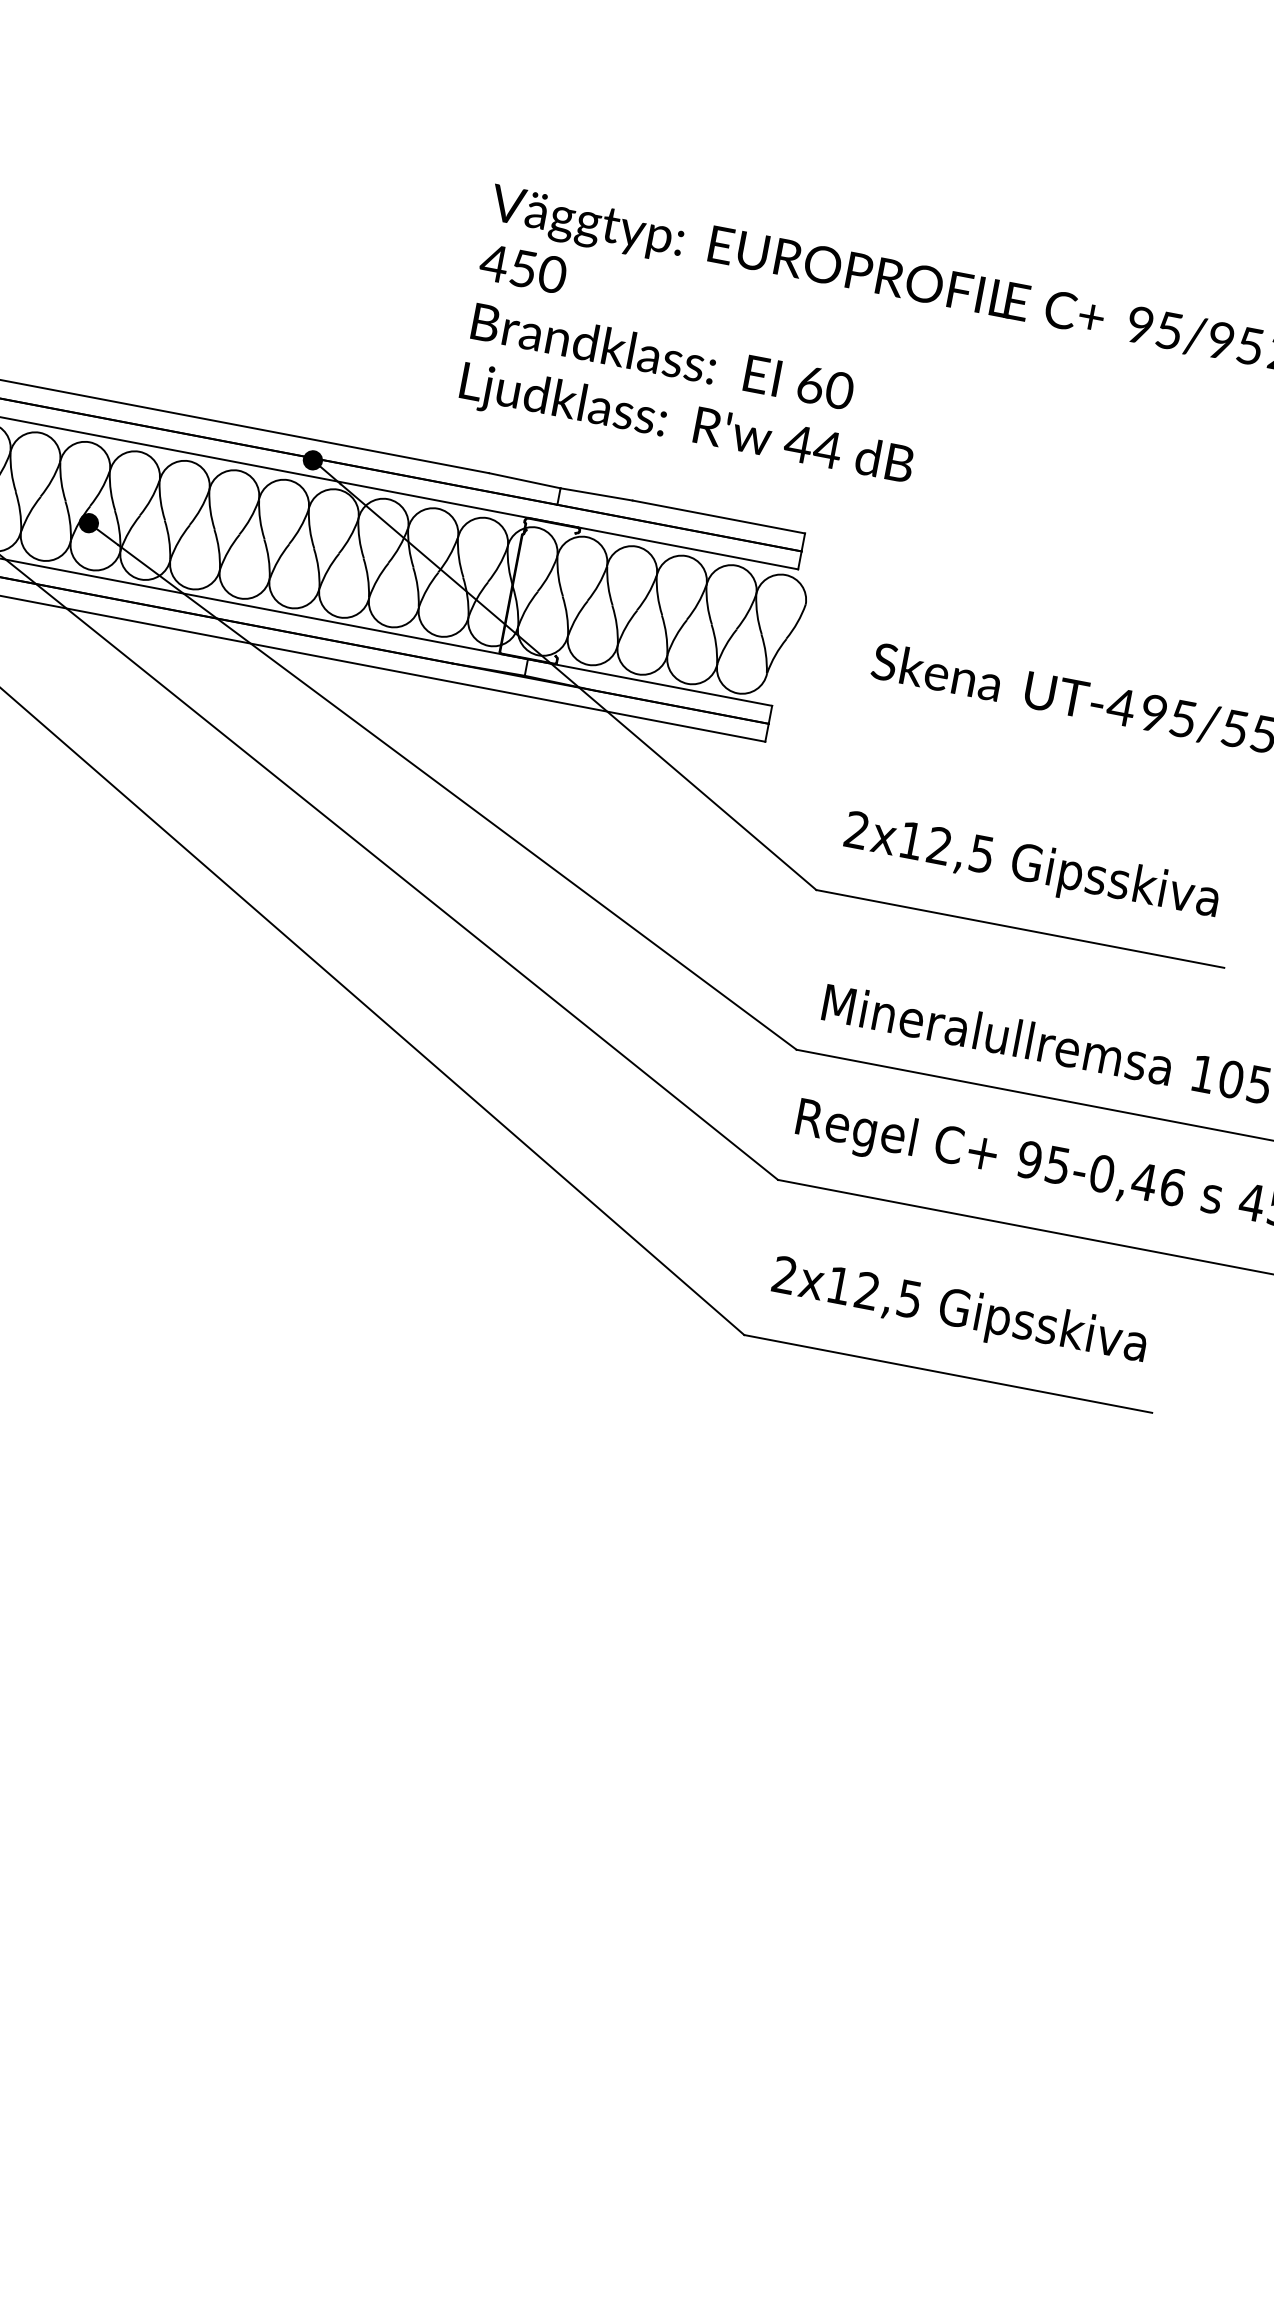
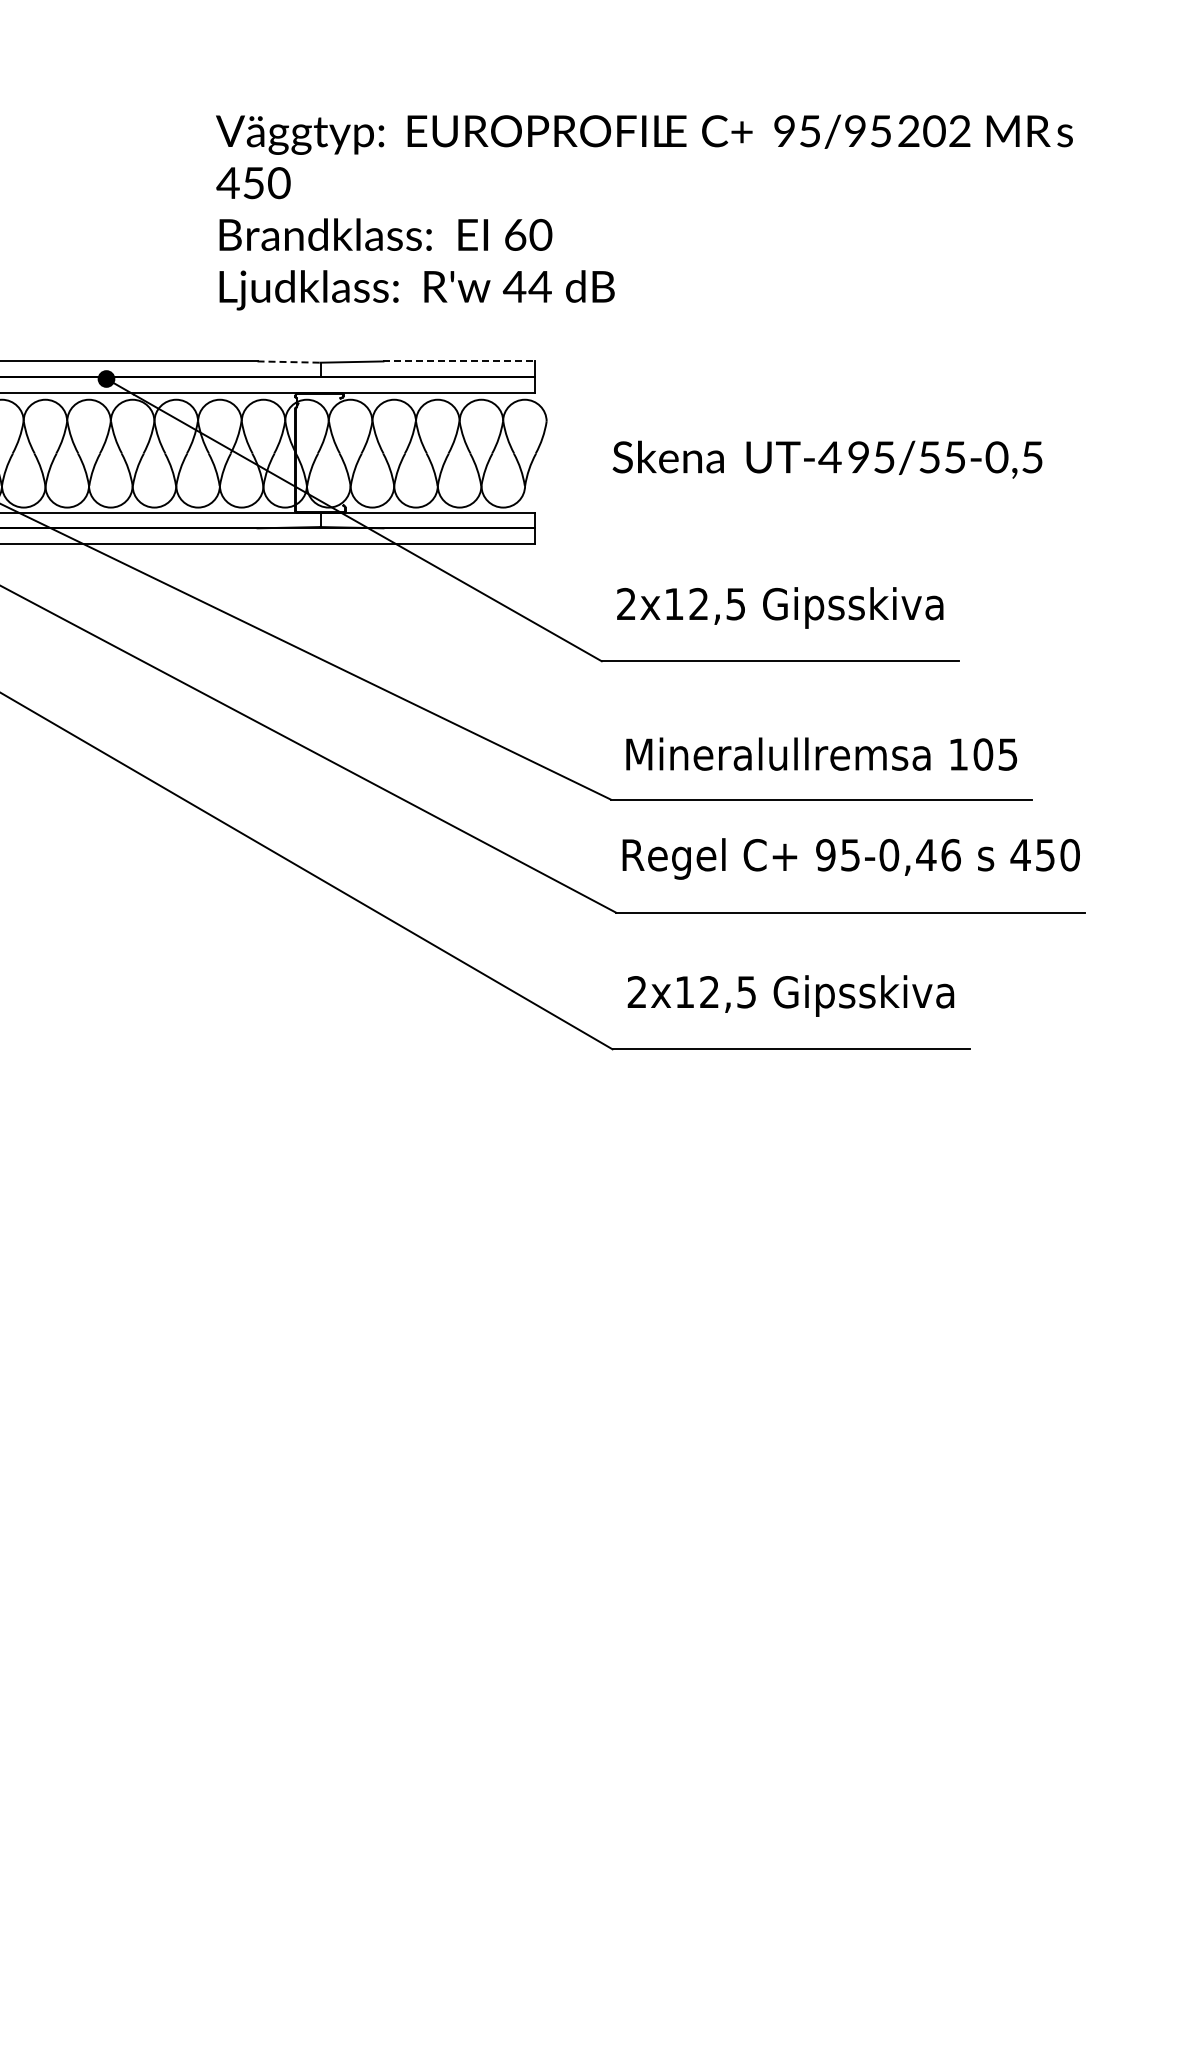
line: (525, 481) -> (289, 362), solid -> dashed
line: (719, 517) -> (459, 361), solid -> dashed

